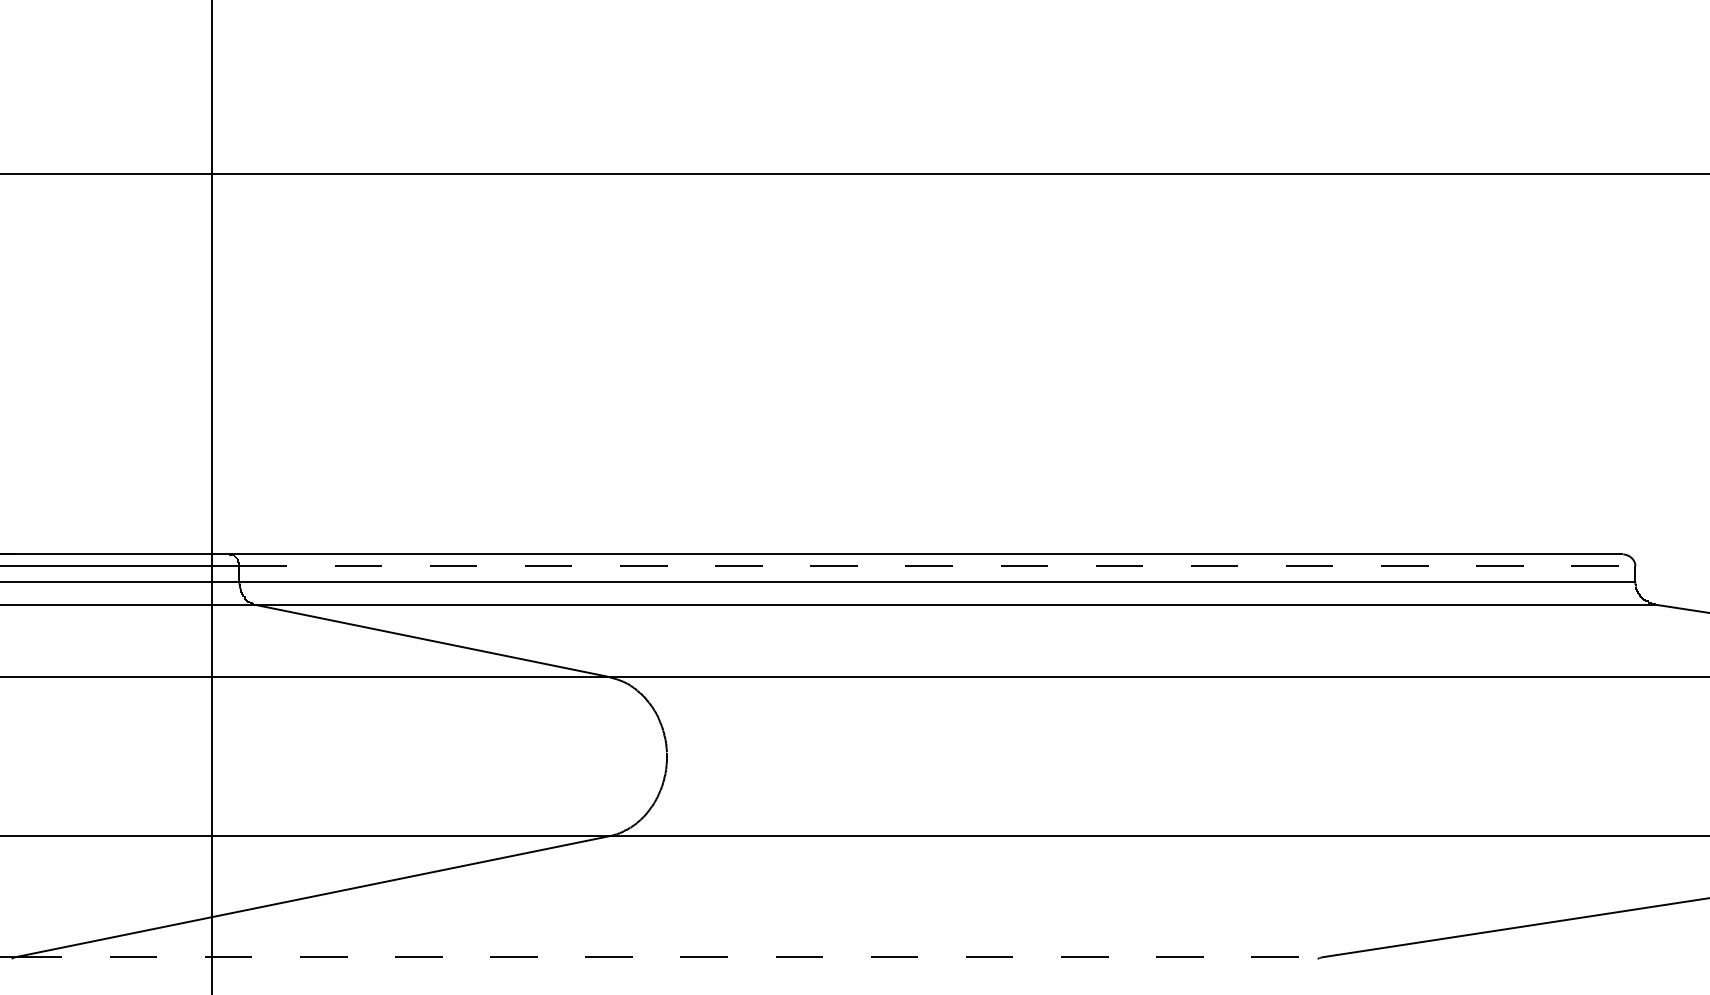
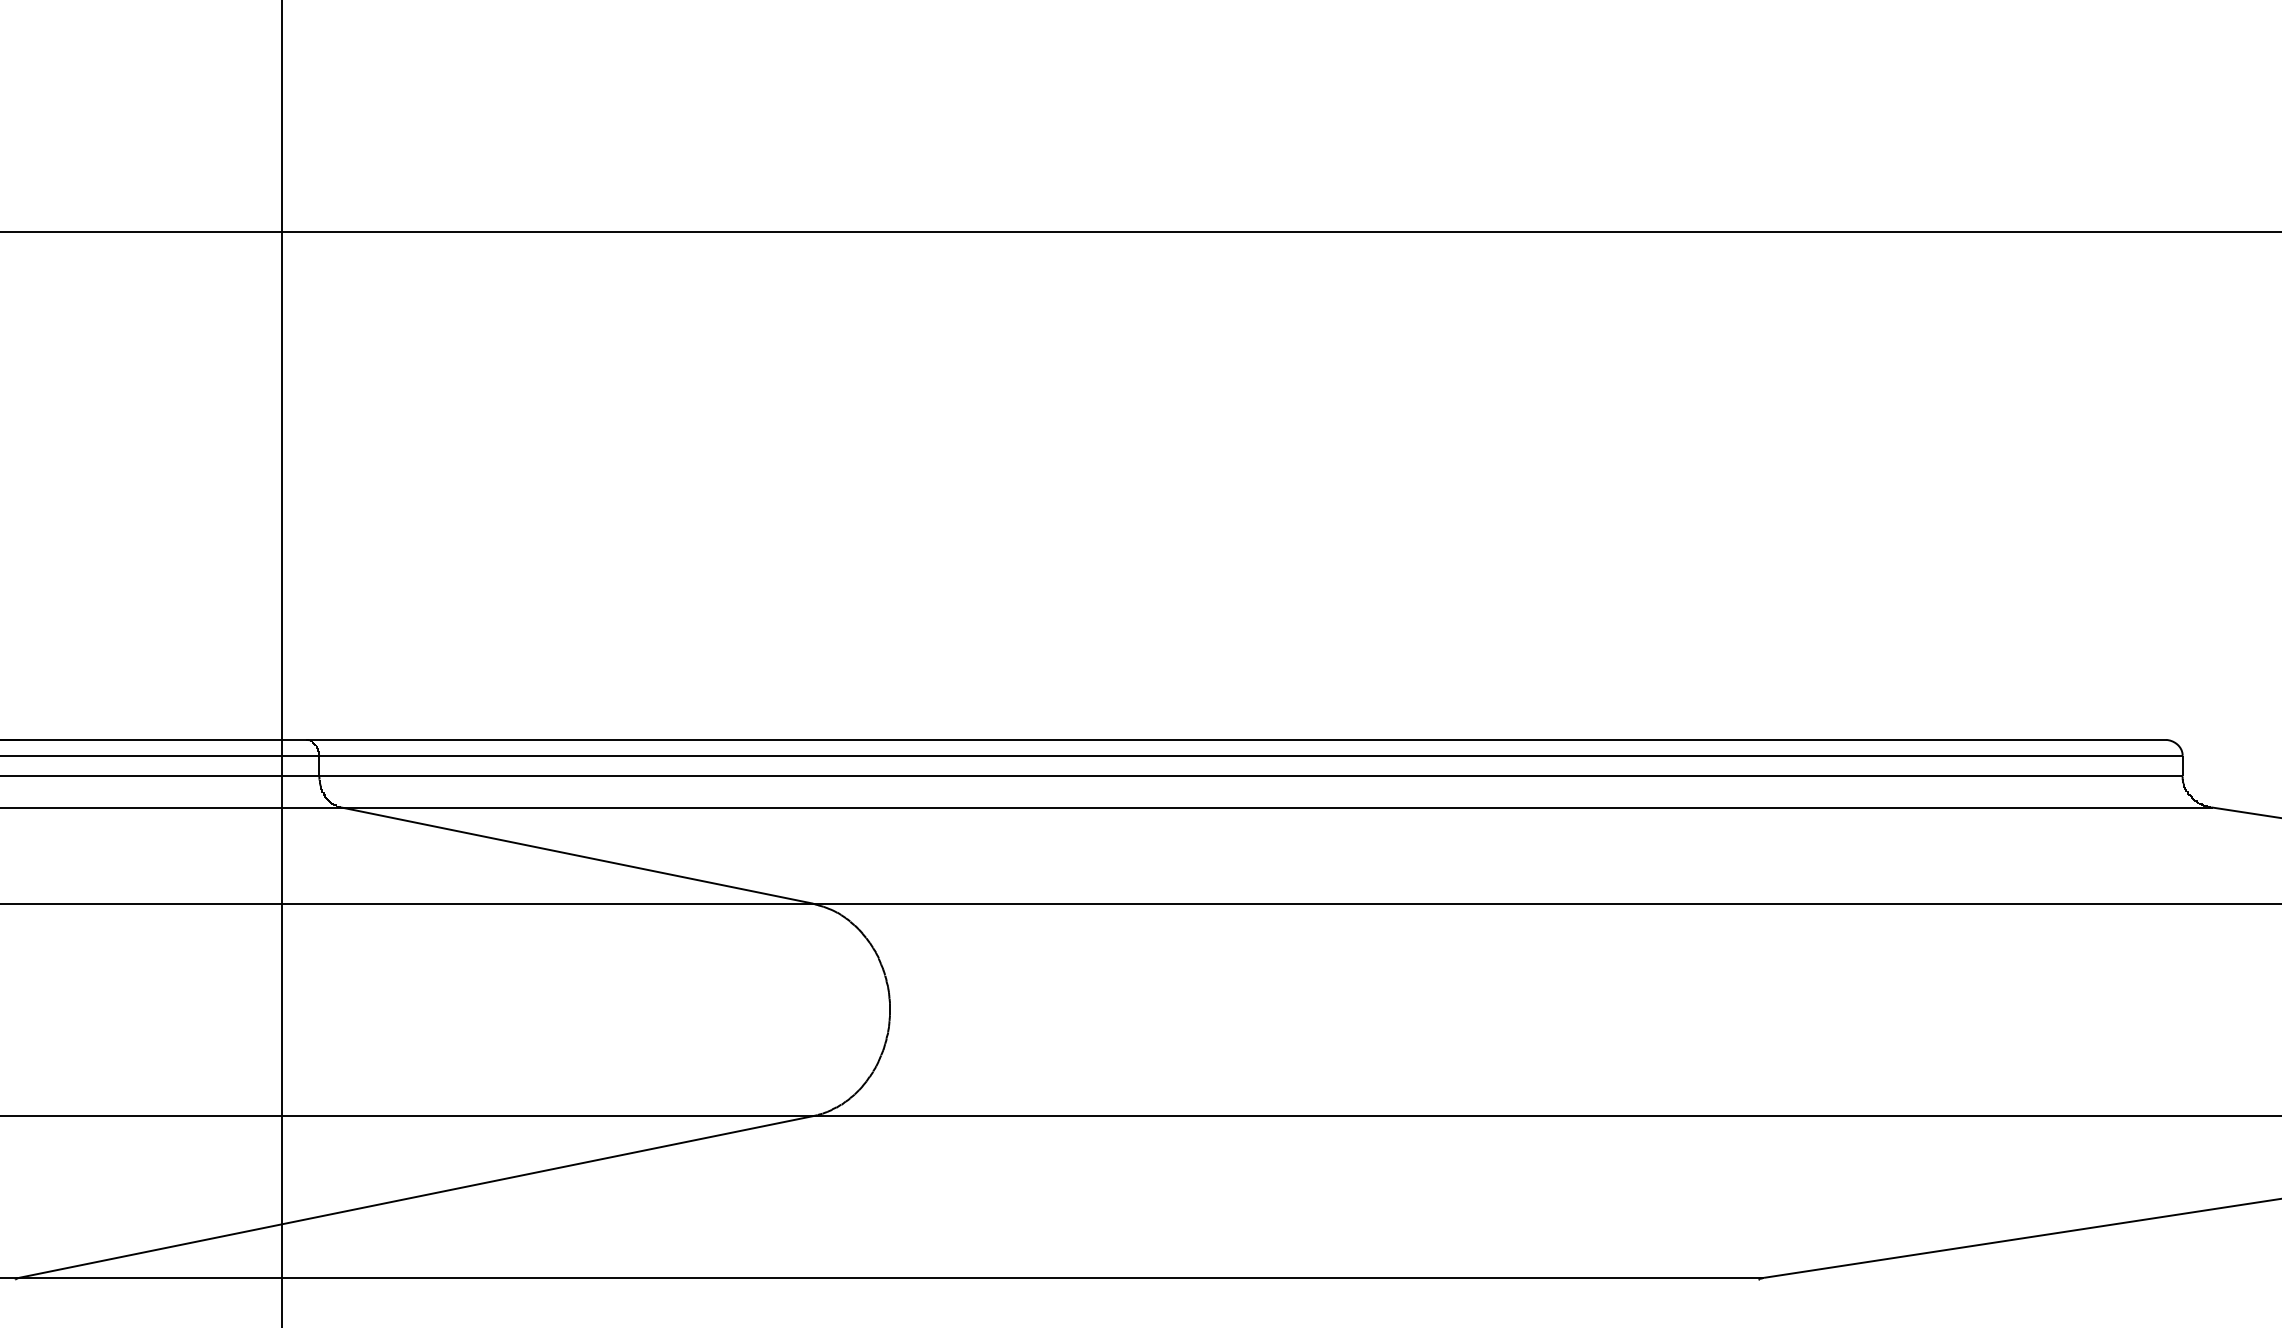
line: (937, 566) -> (1251, 756), dashed -> solid
line: (668, 957) -> (892, 1278), dashed -> solid

